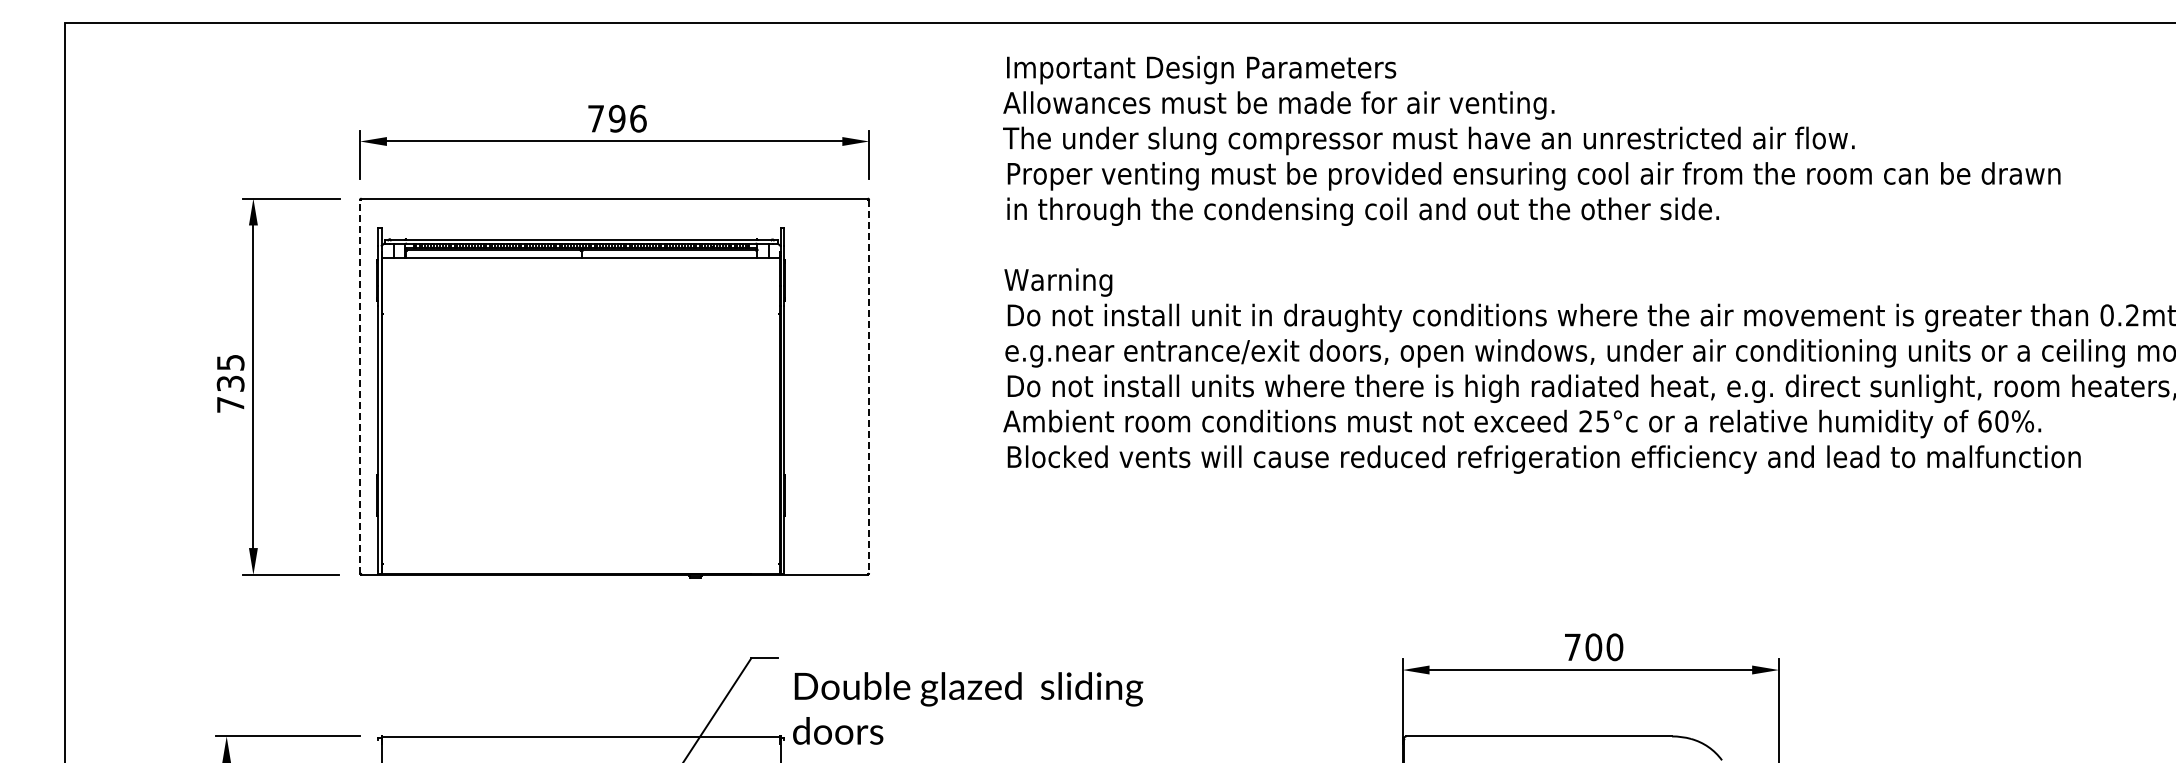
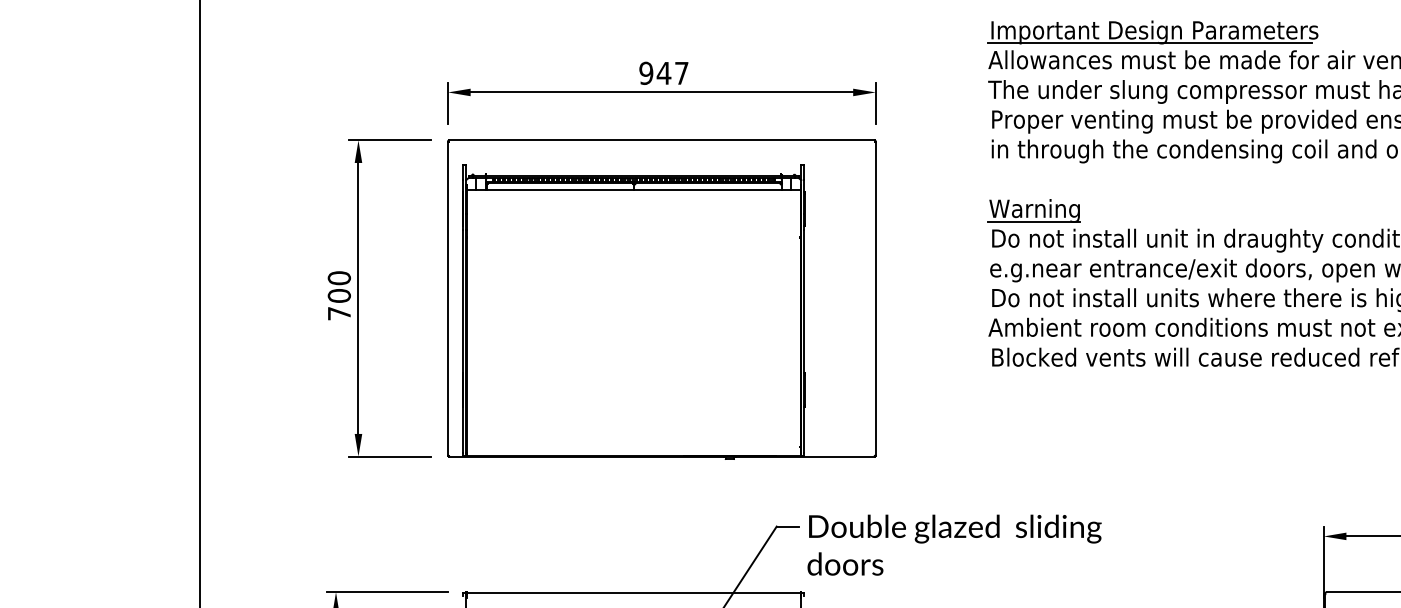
line: (1195, 83) -> (1149, 43), added
text: (616, 118) -> (663, 73), 796 -> 947
line: (1057, 295) -> (1033, 221), added
text: (230, 373) -> (339, 287), 735 -> 700
line: (360, 386) -> (448, 298), dashed -> solid
line: (869, 387) -> (875, 299), dashed -> solid
text: (968, 708) -> (954, 545), moved

